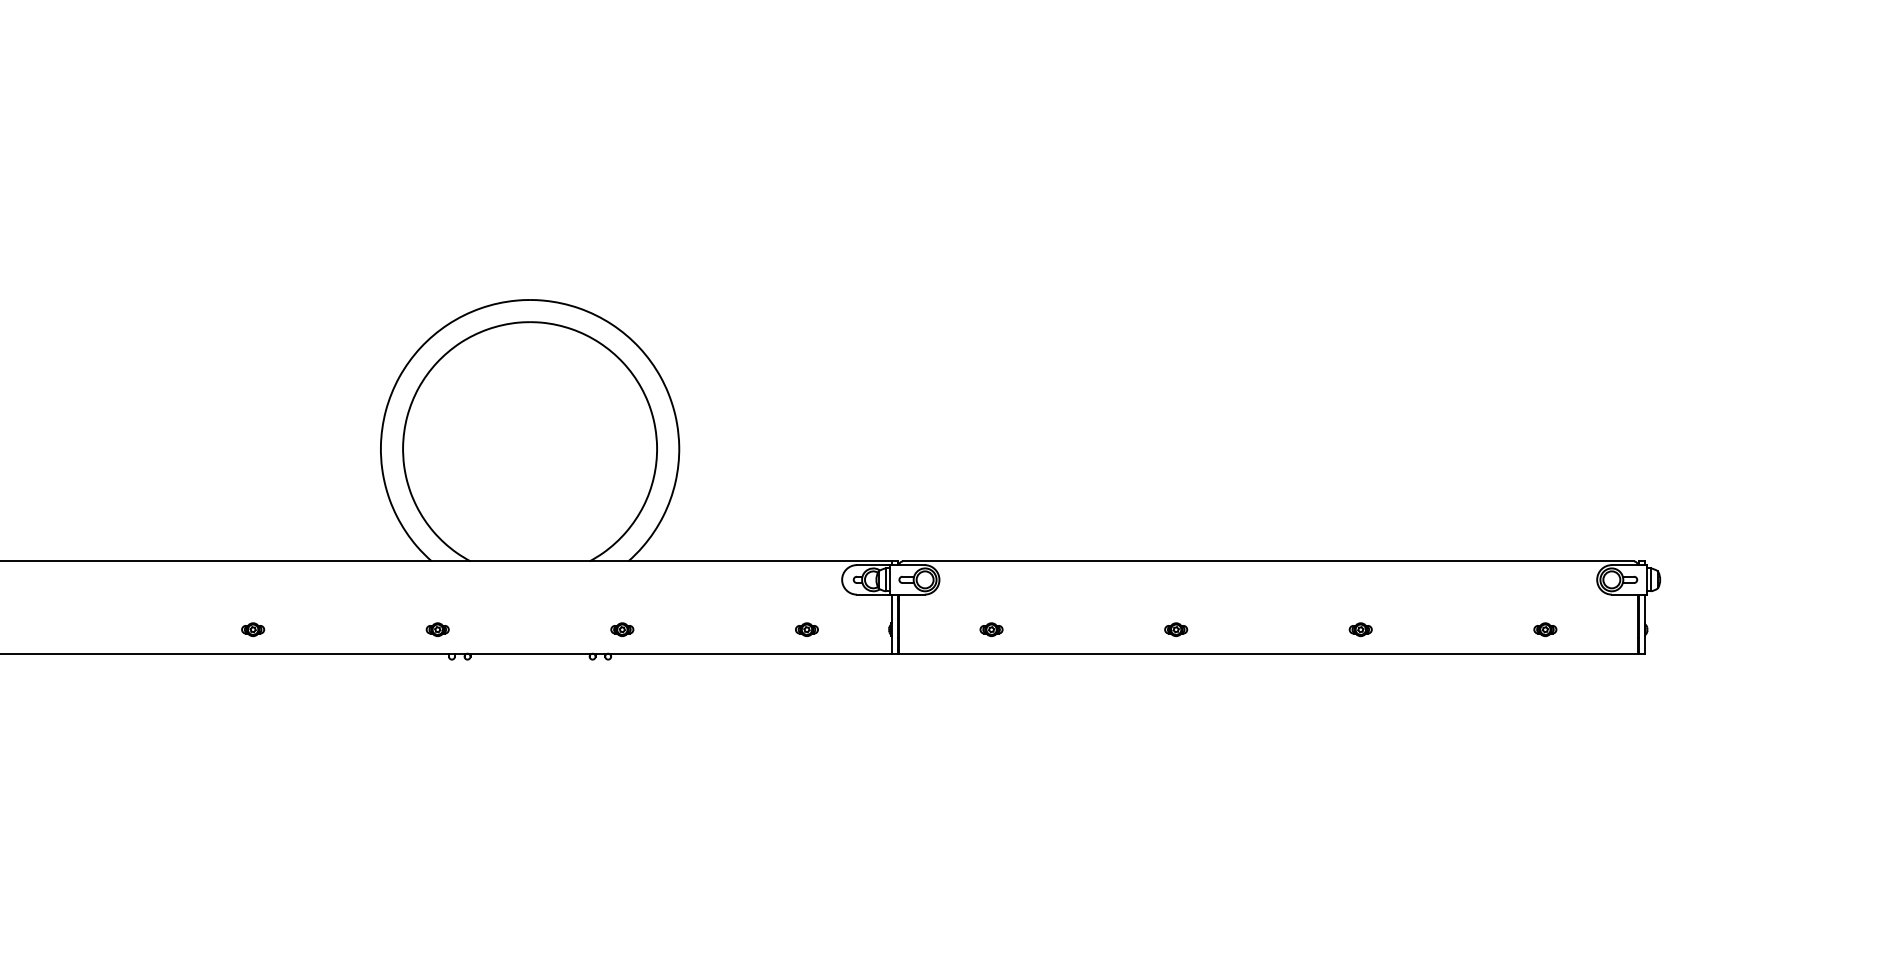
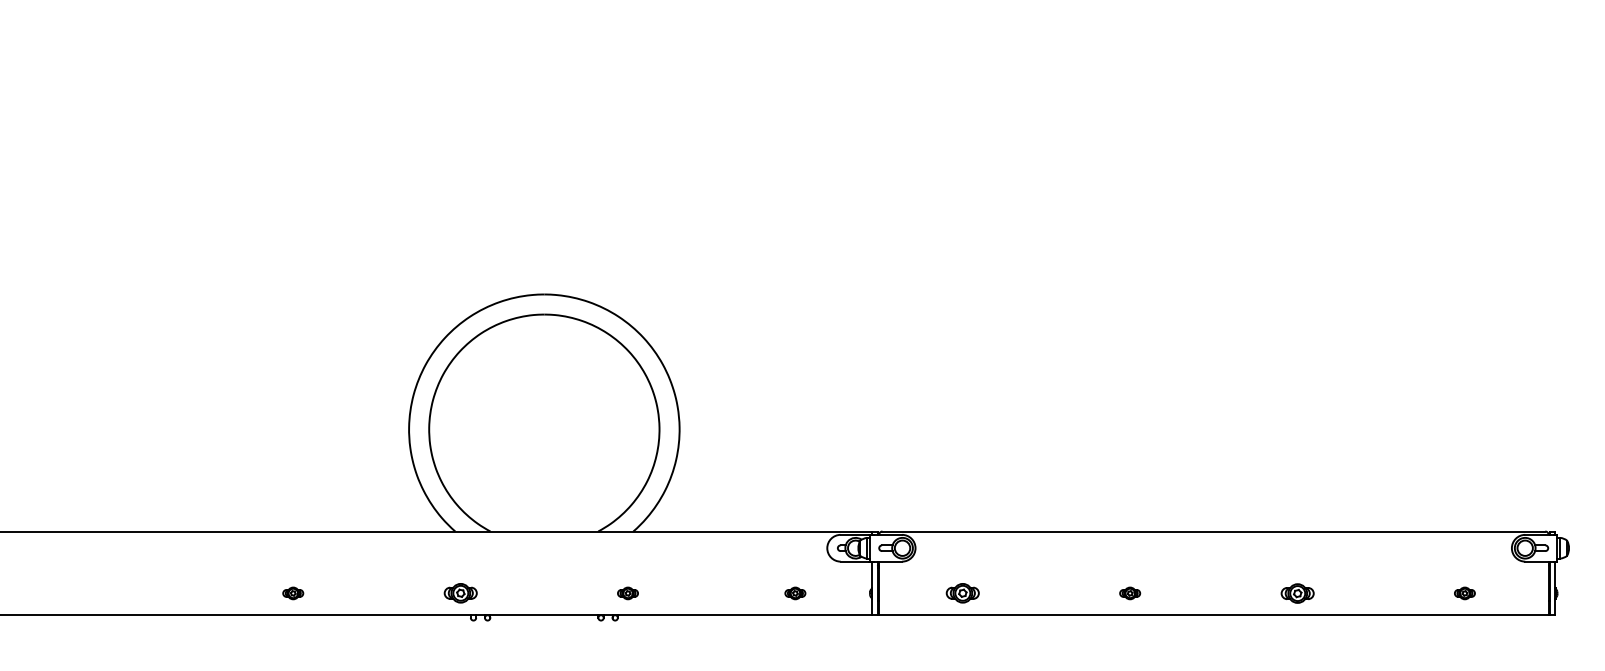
part: (437, 629) -> (460, 593), size x1.6
part: (991, 629) -> (962, 593), size x1.6
part: (1360, 629) -> (1297, 593), size x1.6

